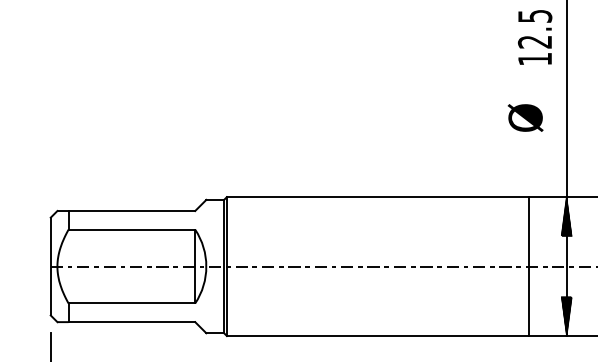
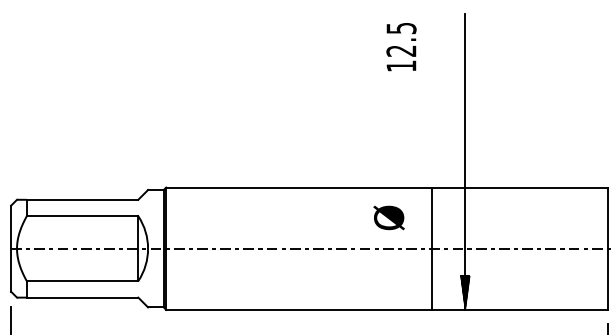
text: (535, 37) -> (401, 47), moved
text: (524, 117) -> (388, 217), moved
hatch: (565, 216) -> (464, 204), removed

